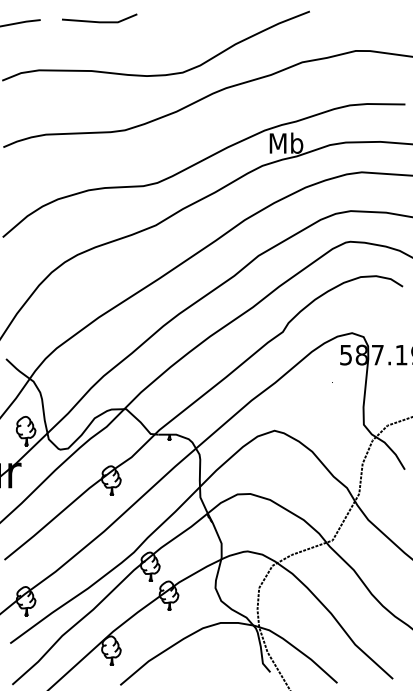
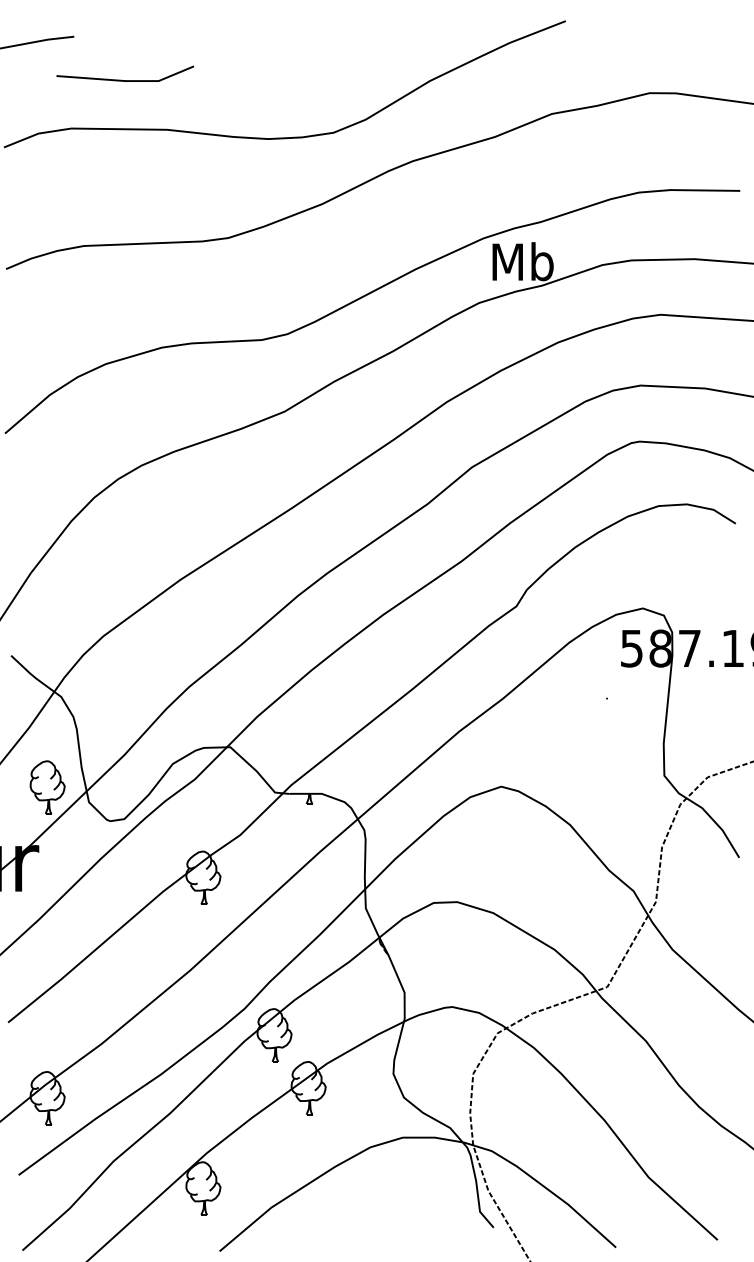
line: (99, 21) -> (125, 79), moved

